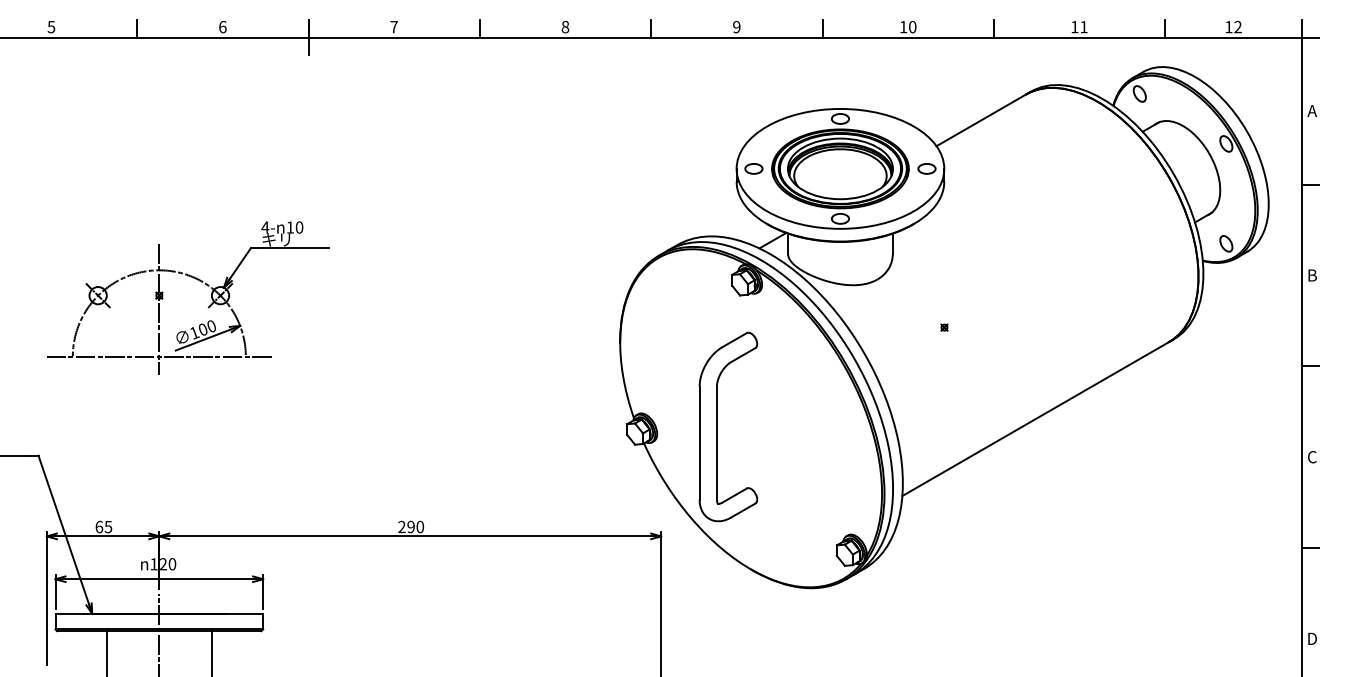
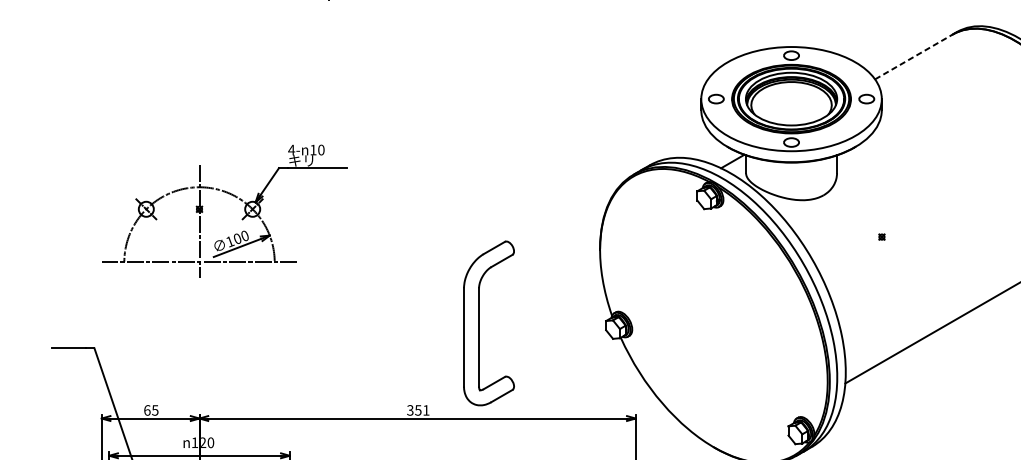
line: (981, 120) -> (914, 57), solid -> dashed
part: (717, 426) -> (479, 323), moved
text: (411, 526) -> (418, 409), 290 -> 351

